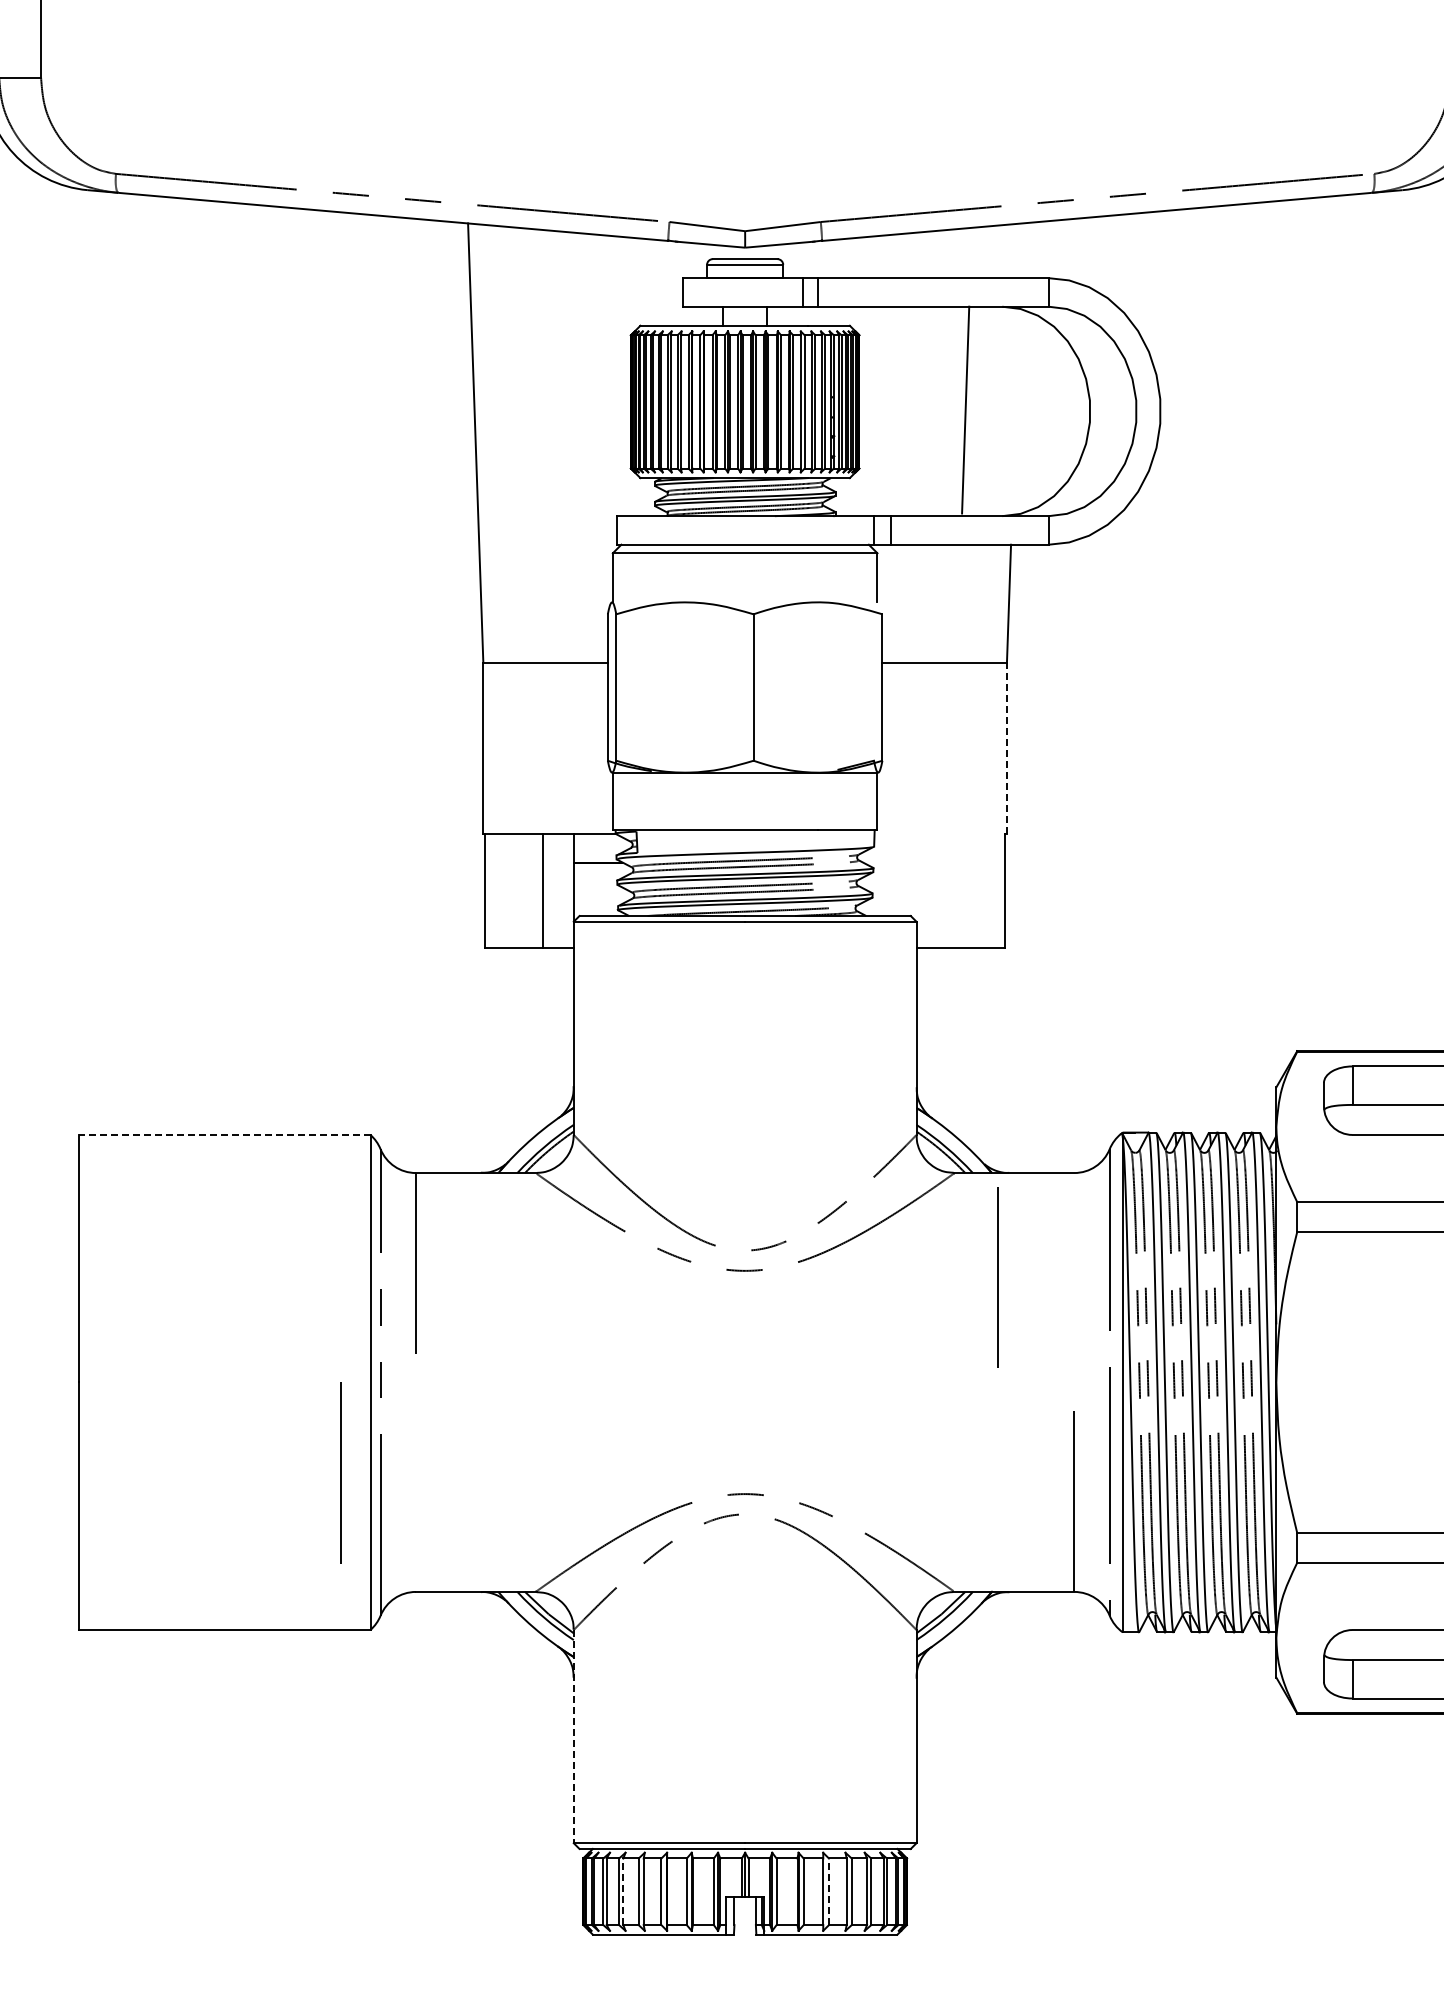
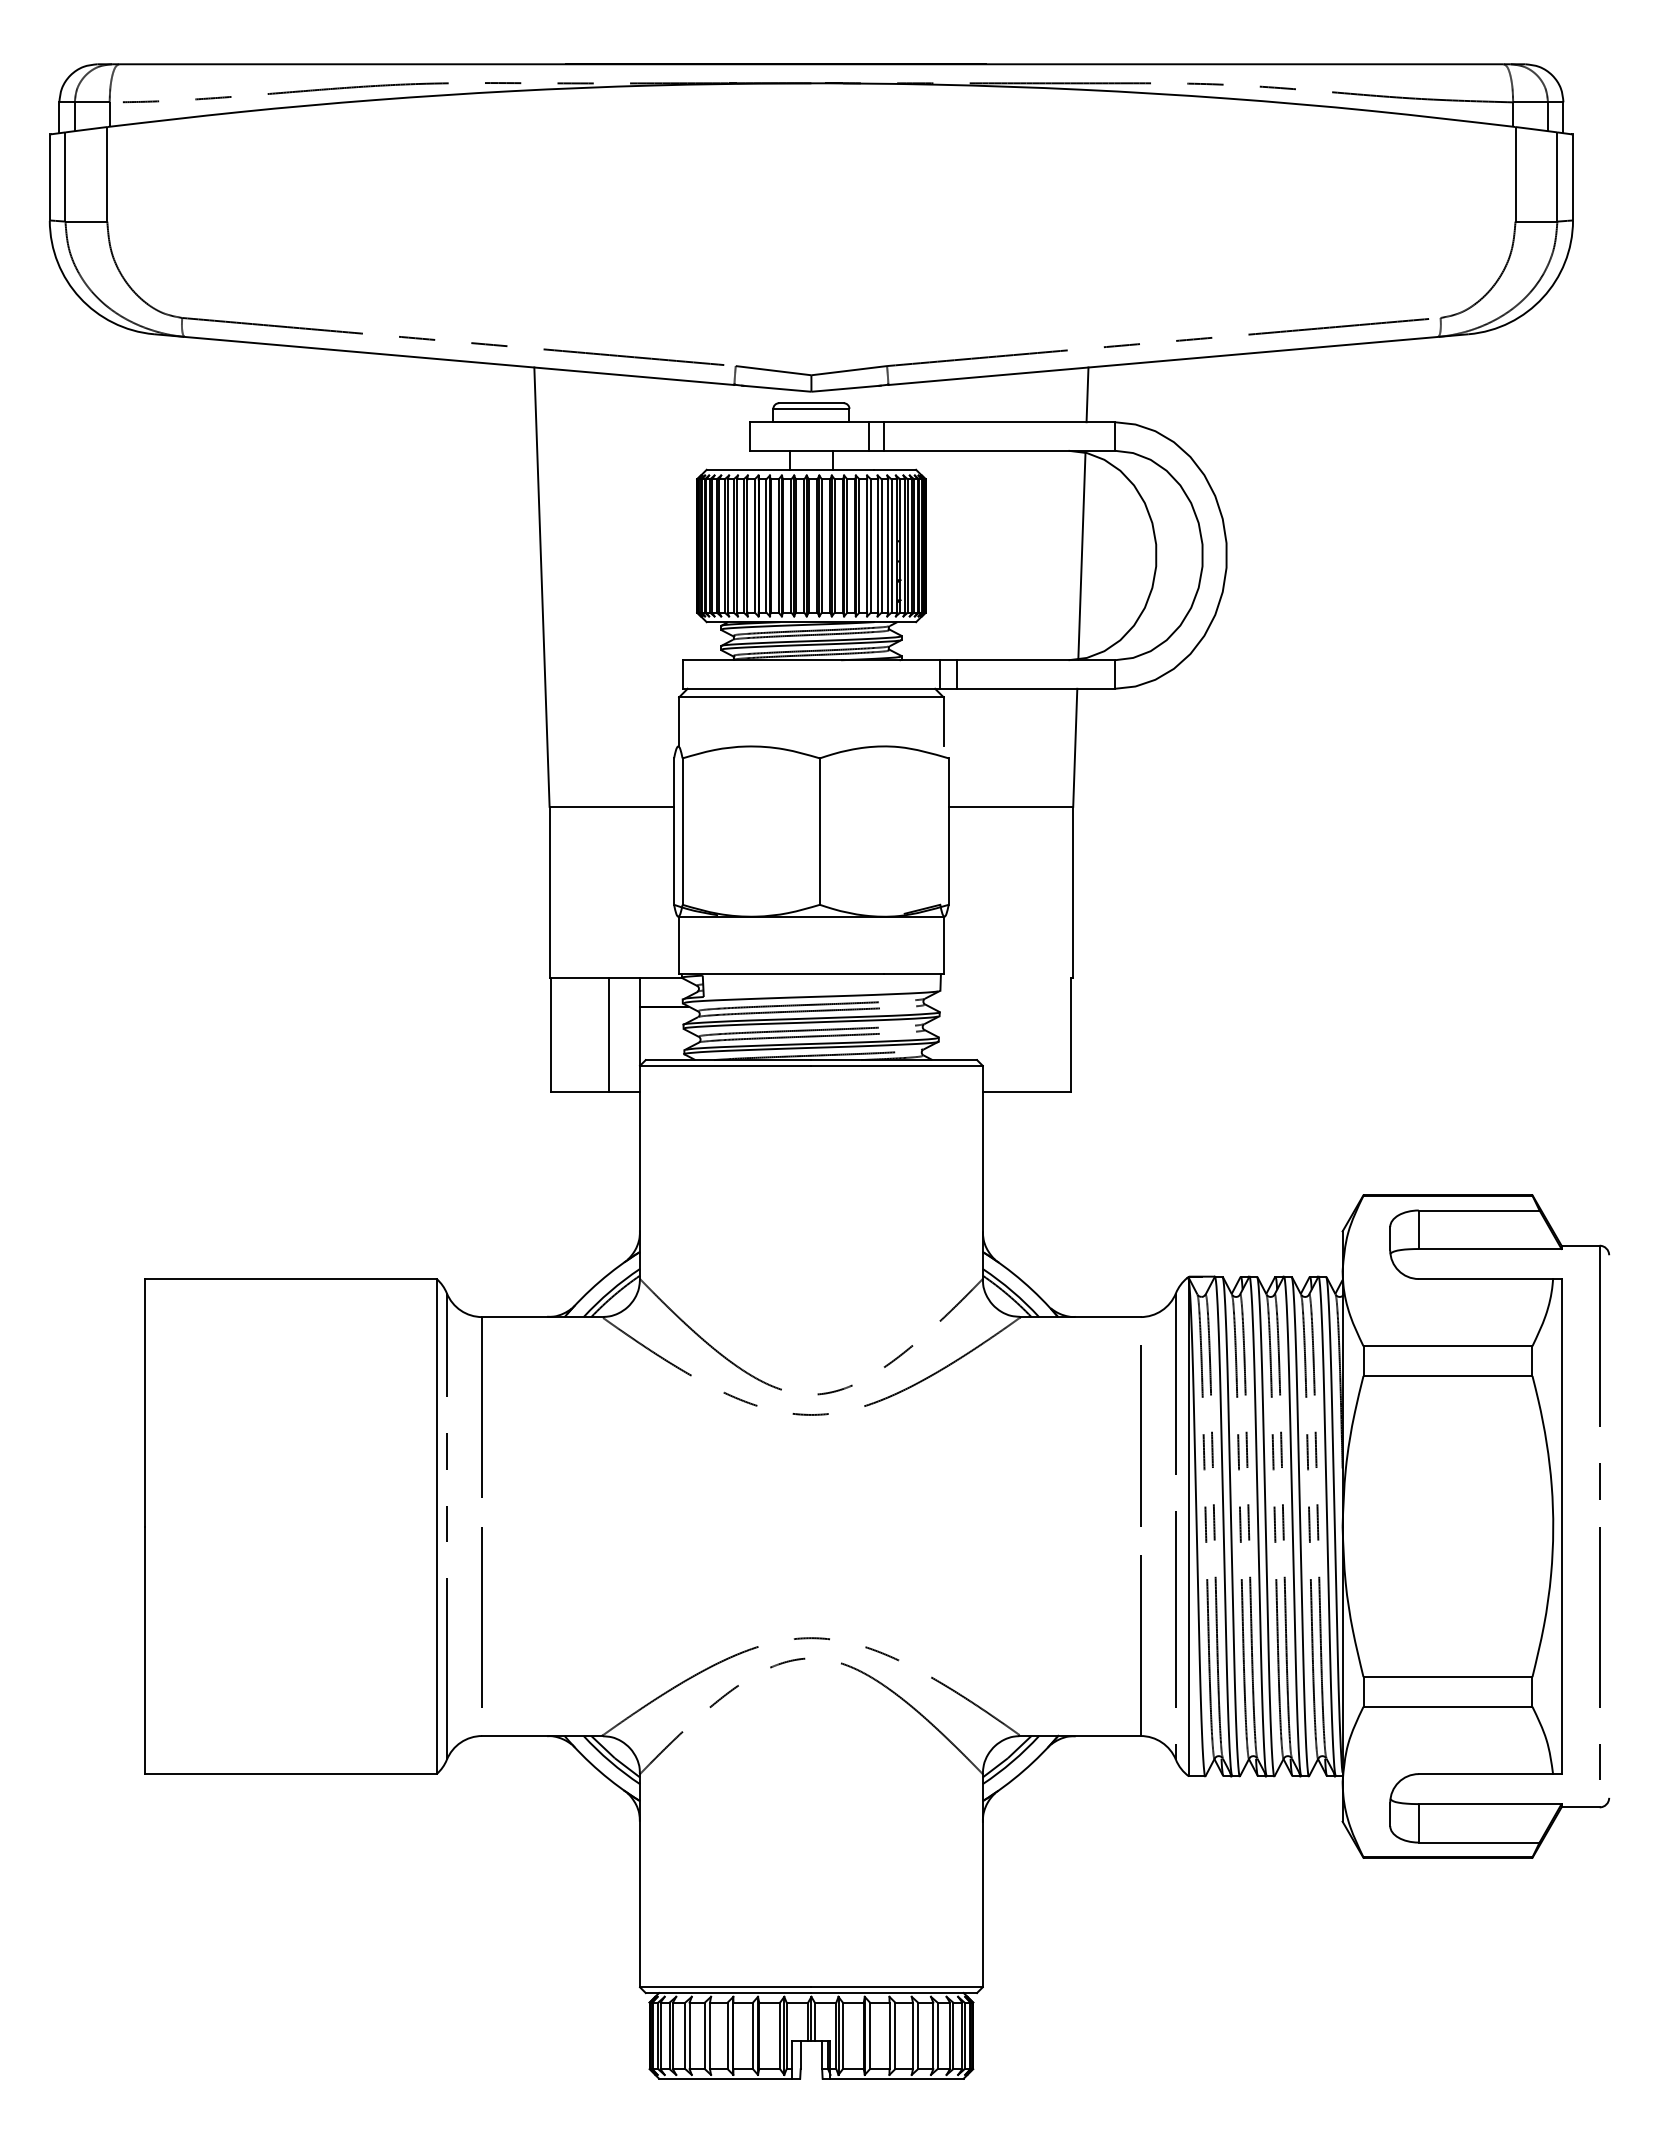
line: (1021, 250) -> (1087, 394), added
line: (965, 409) -> (1081, 555), moved
line: (1007, 748) -> (1073, 892), dashed -> solid
line: (224, 1135) -> (290, 1279), dashed -> solid
line: (998, 1277) -> (1140, 1435), moved
line: (340, 1473) -> (481, 1617), moved
line: (574, 1736) -> (640, 1880), dashed -> solid
line: (623, 1891) -> (689, 2035), dashed -> solid
line: (829, 1891) -> (895, 2035), dashed -> solid

